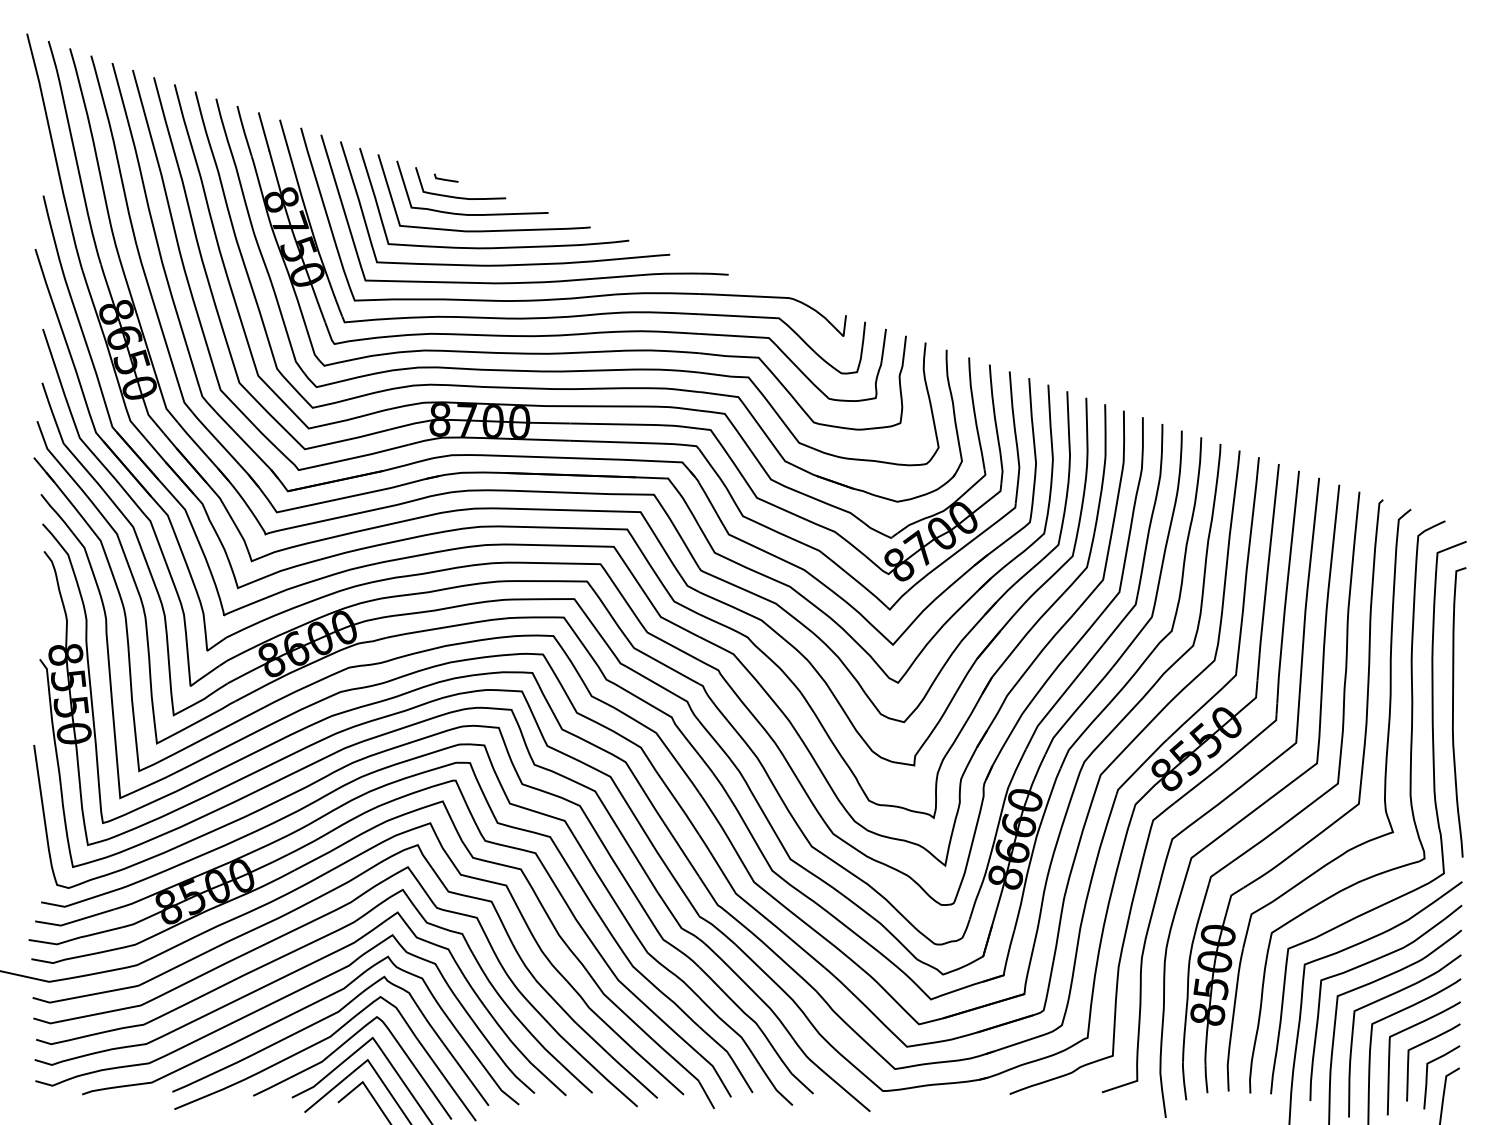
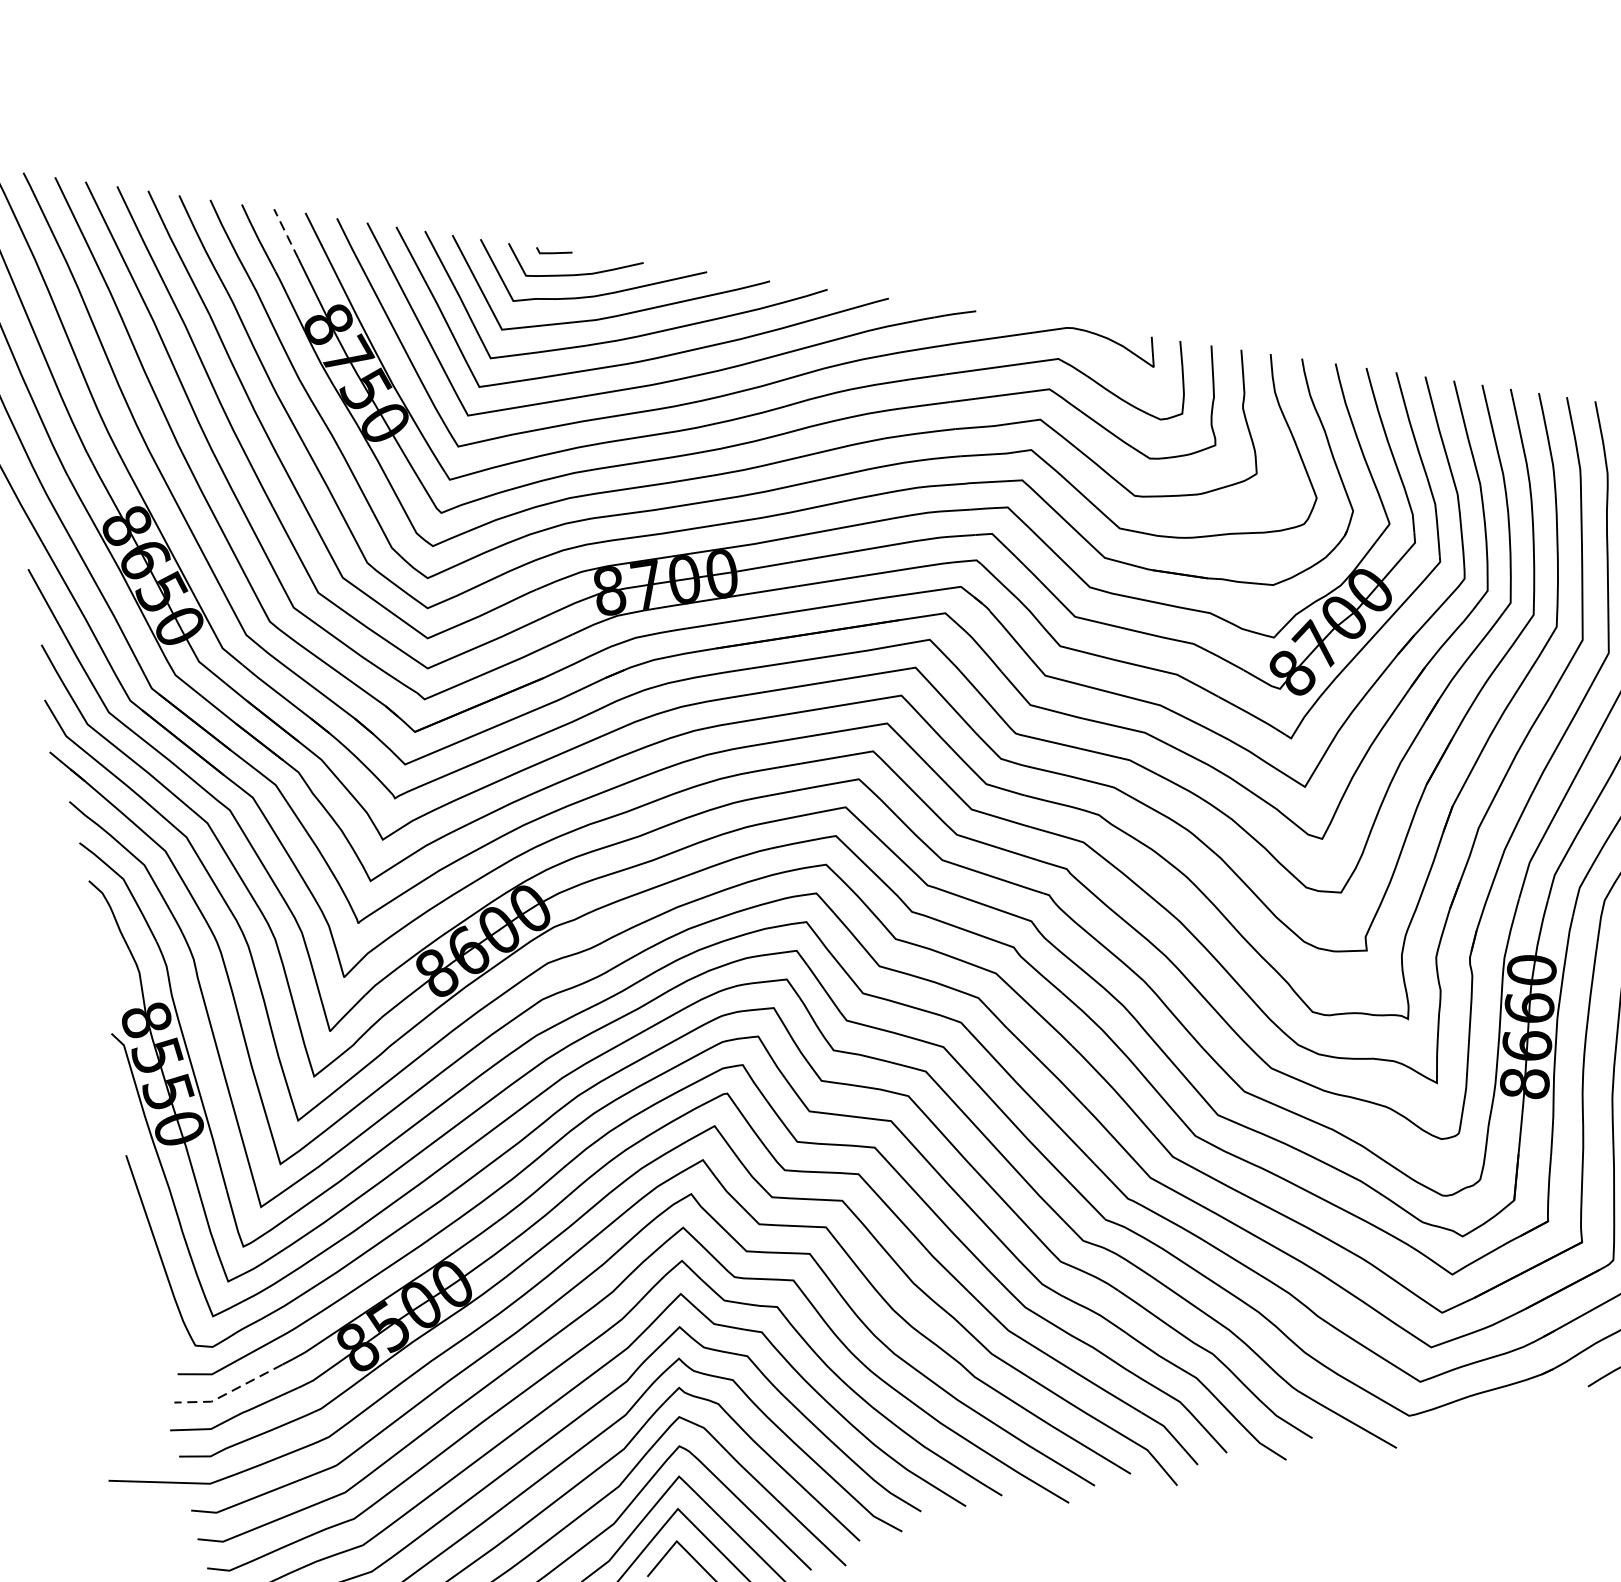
line: (263, 131) -> (285, 233), solid -> dashed
line: (74, 921) -> (229, 1392), solid -> dashed

